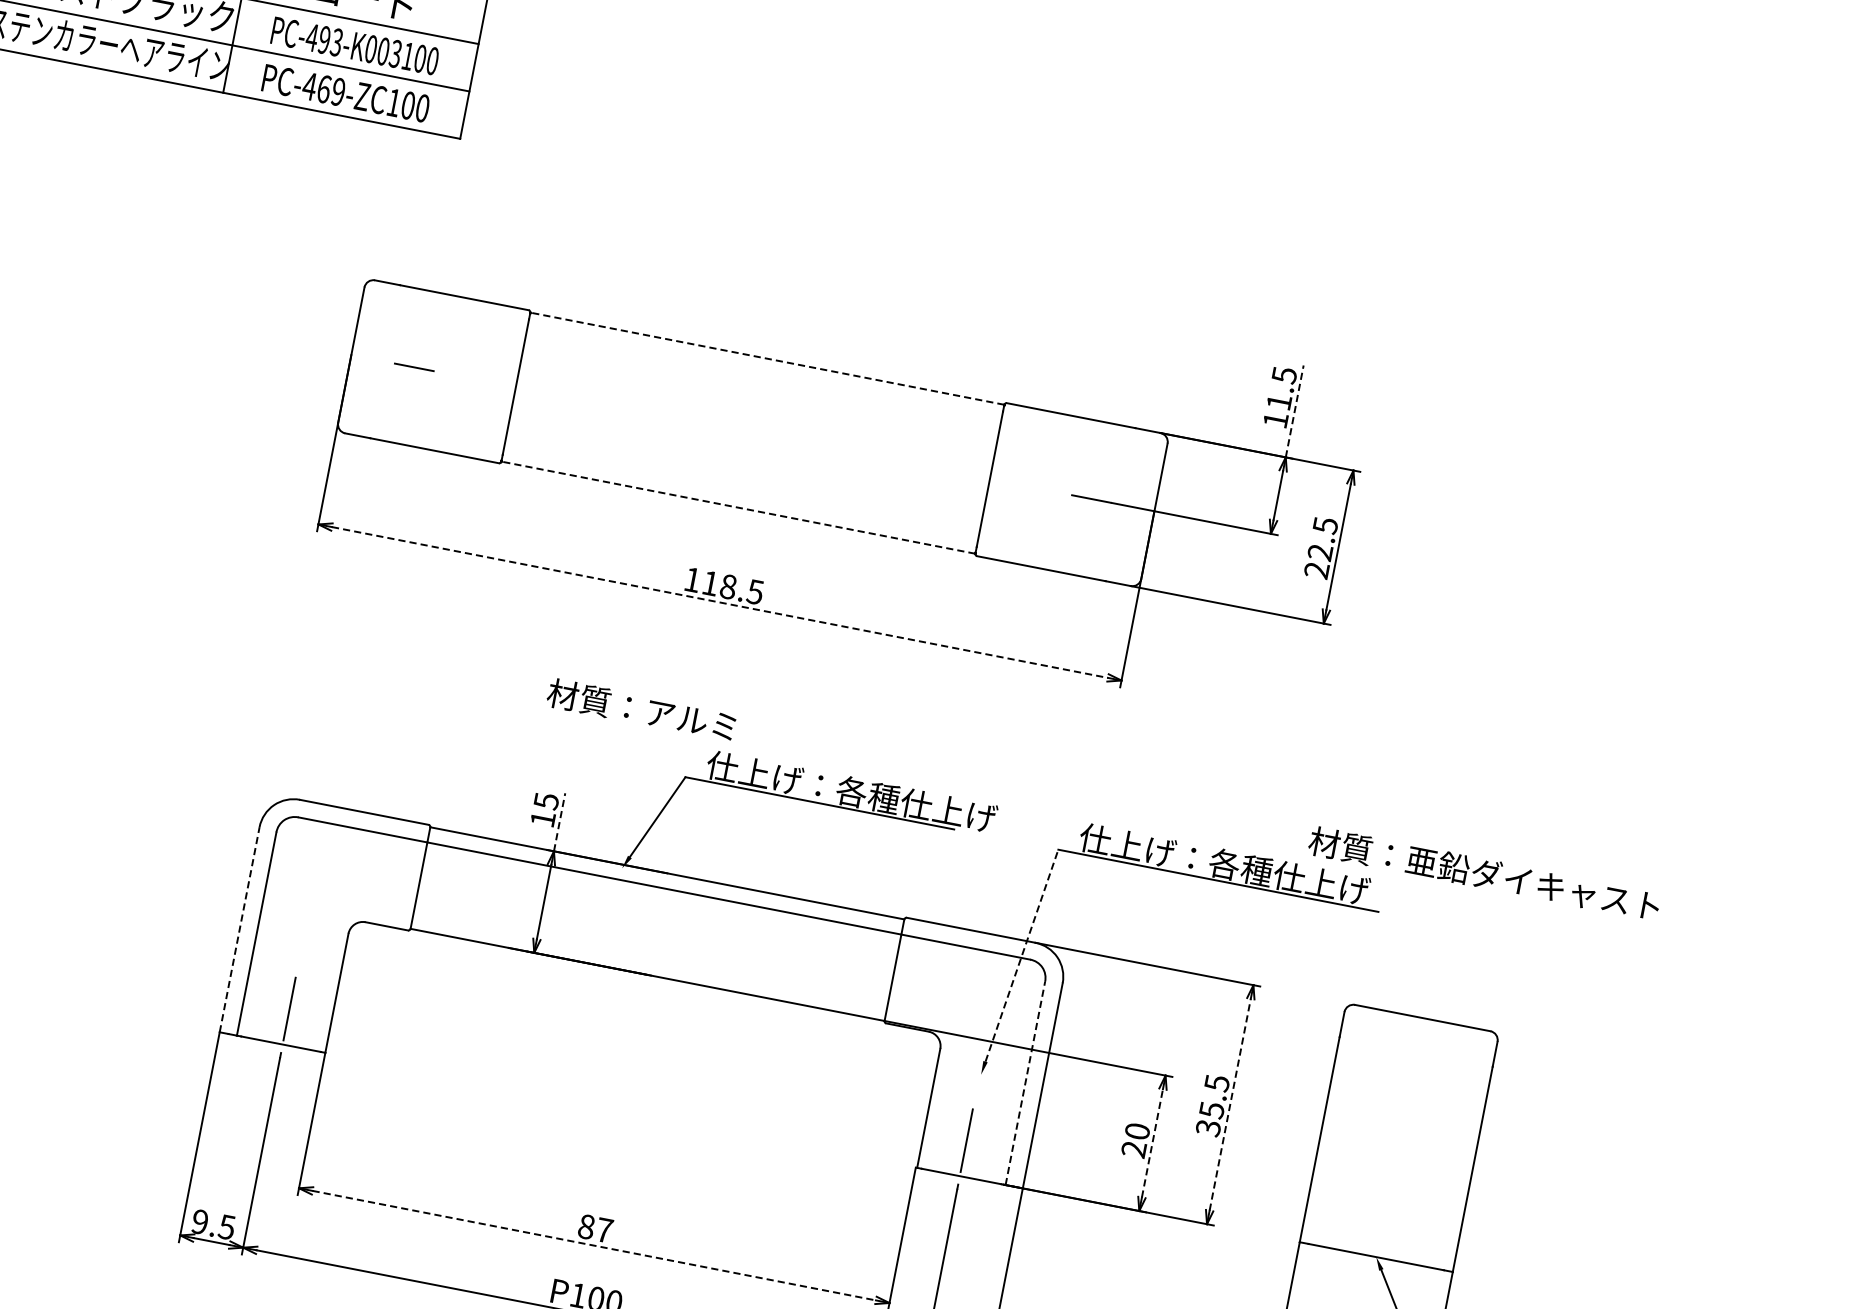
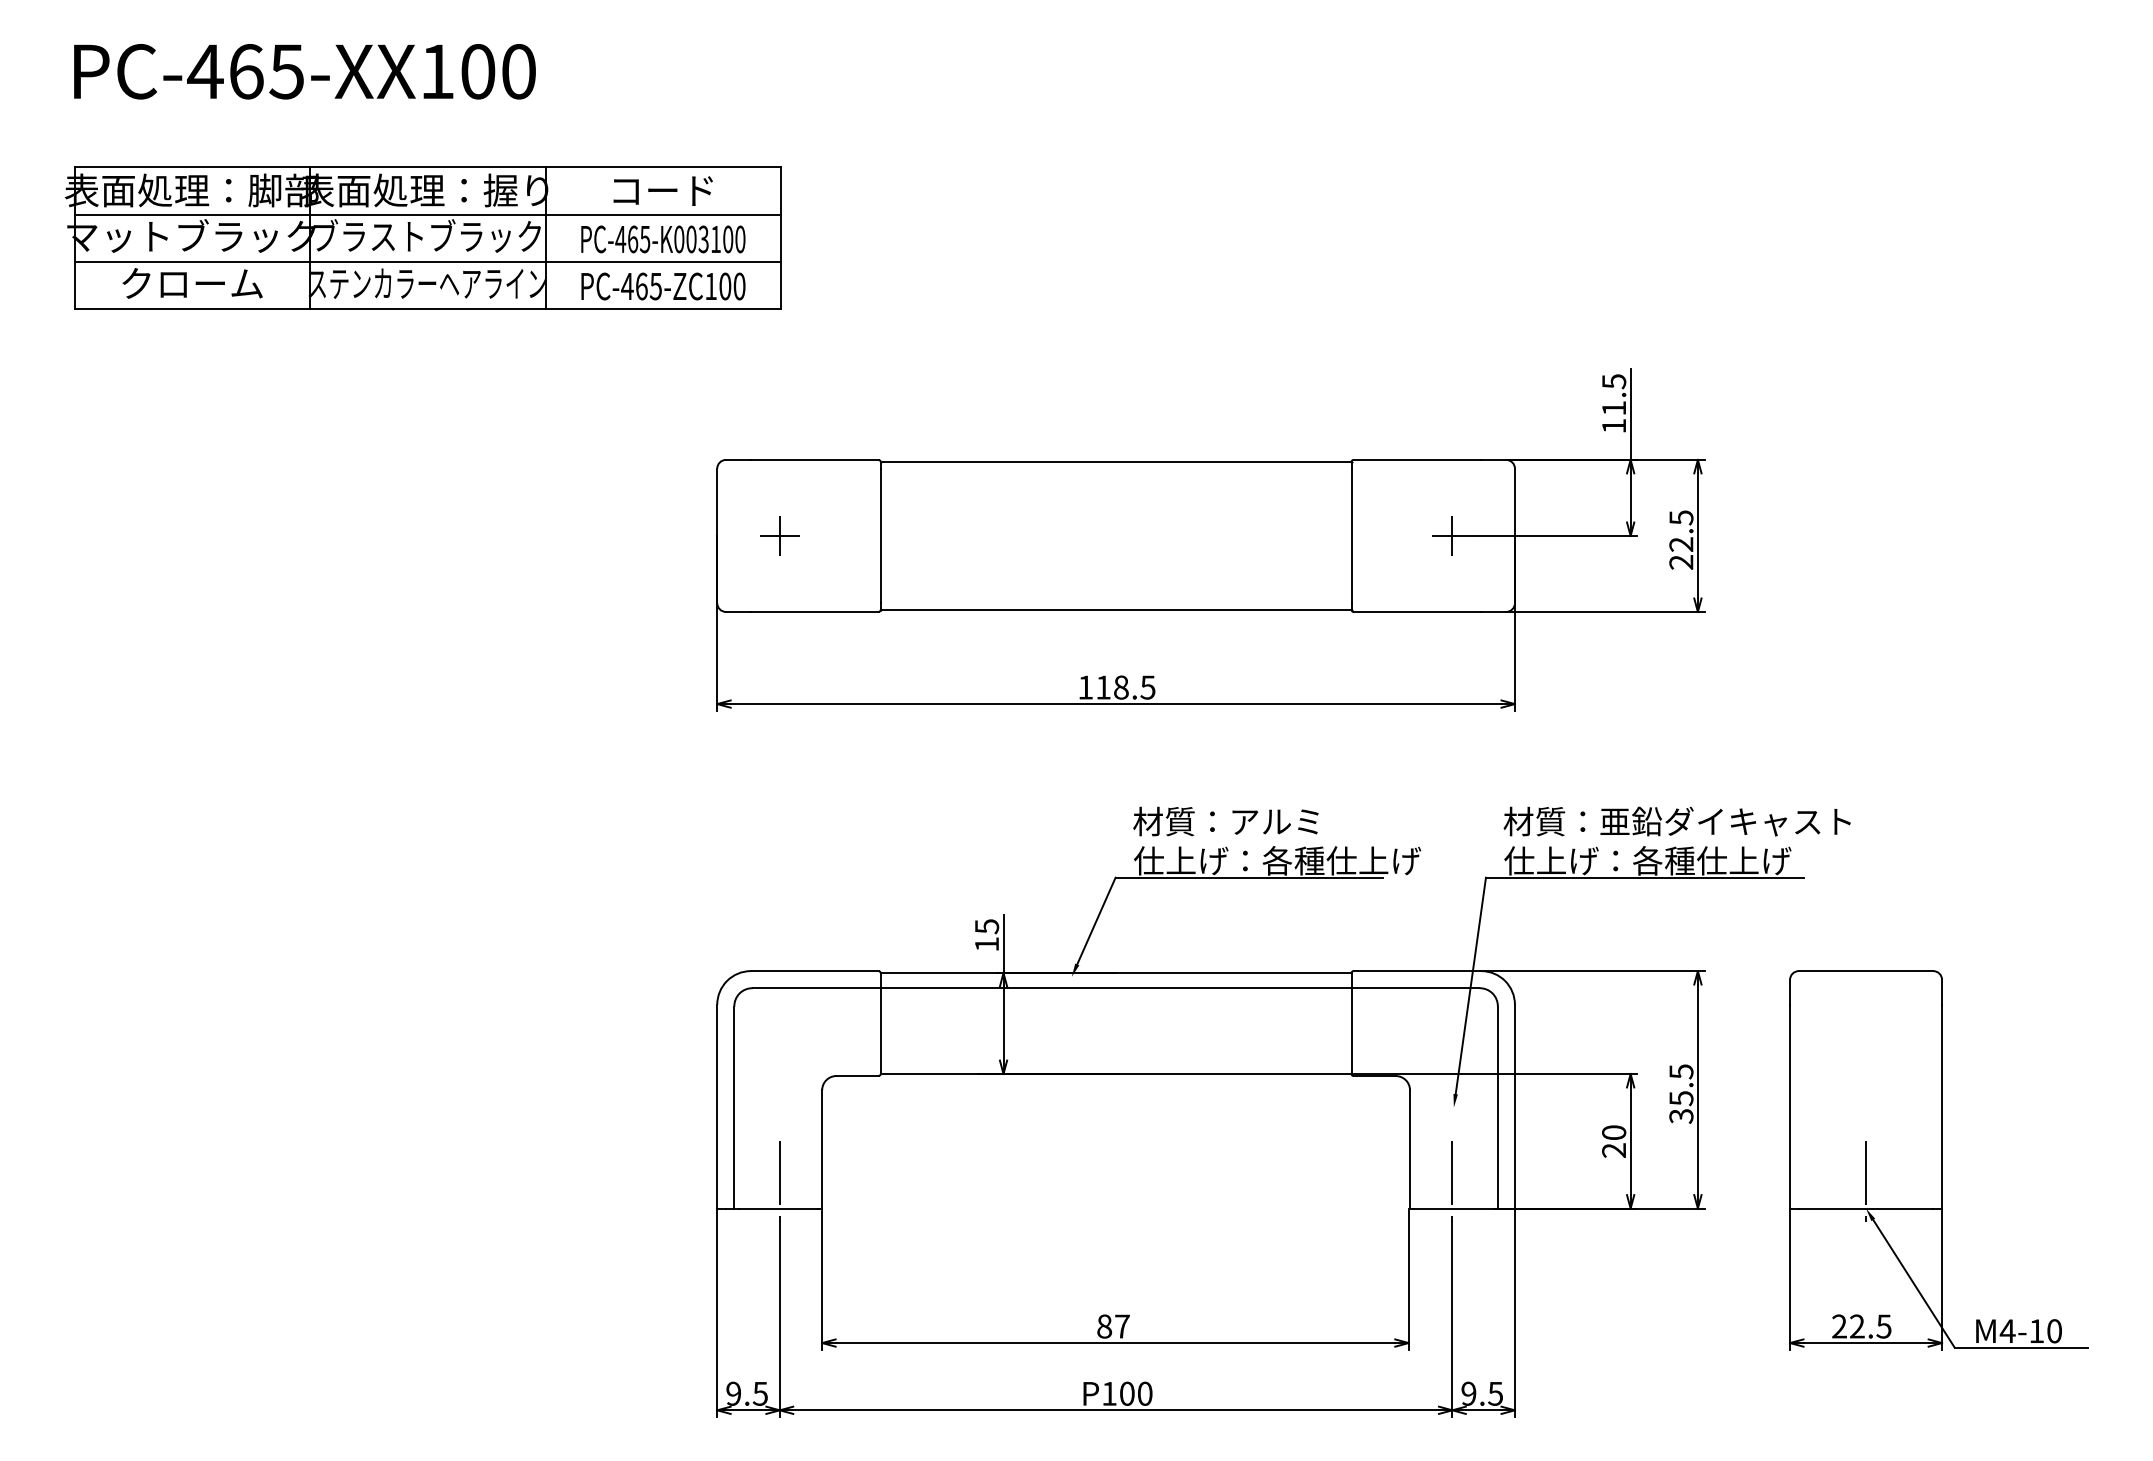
text: (331, 41) -> (639, 239), PC-493-K003100 -> PC-465-K003100
text: (337, 91) -> (655, 286), PC-469-ZC100 -> PC-465-ZC100
line: (766, 358) -> (1115, 461), dashed -> solid
line: (414, 366) -> (779, 535), added
line: (1294, 411) -> (1630, 414), dashed -> solid
line: (1091, 498) -> (1452, 535), added
line: (737, 507) -> (1115, 609), dashed -> solid
line: (720, 602) -> (1116, 704), dashed -> solid
text: (641, 709) -> (1225, 821), moved
line: (559, 822) -> (1003, 944), dashed -> solid
text: (1483, 873) -> (1676, 821), moved
line: (239, 929) -> (717, 1106), dashed -> solid
line: (1021, 955) -> (1470, 985), dashed -> solid
line: (1025, 1083) -> (1497, 1107), dashed -> solid
line: (1229, 1104) -> (1697, 1089), dashed -> solid
line: (1152, 1143) -> (1630, 1141), dashed -> solid
line: (1382, 1229) -> (1866, 1181), added
line: (594, 1246) -> (1115, 1343), dashed -> solid

